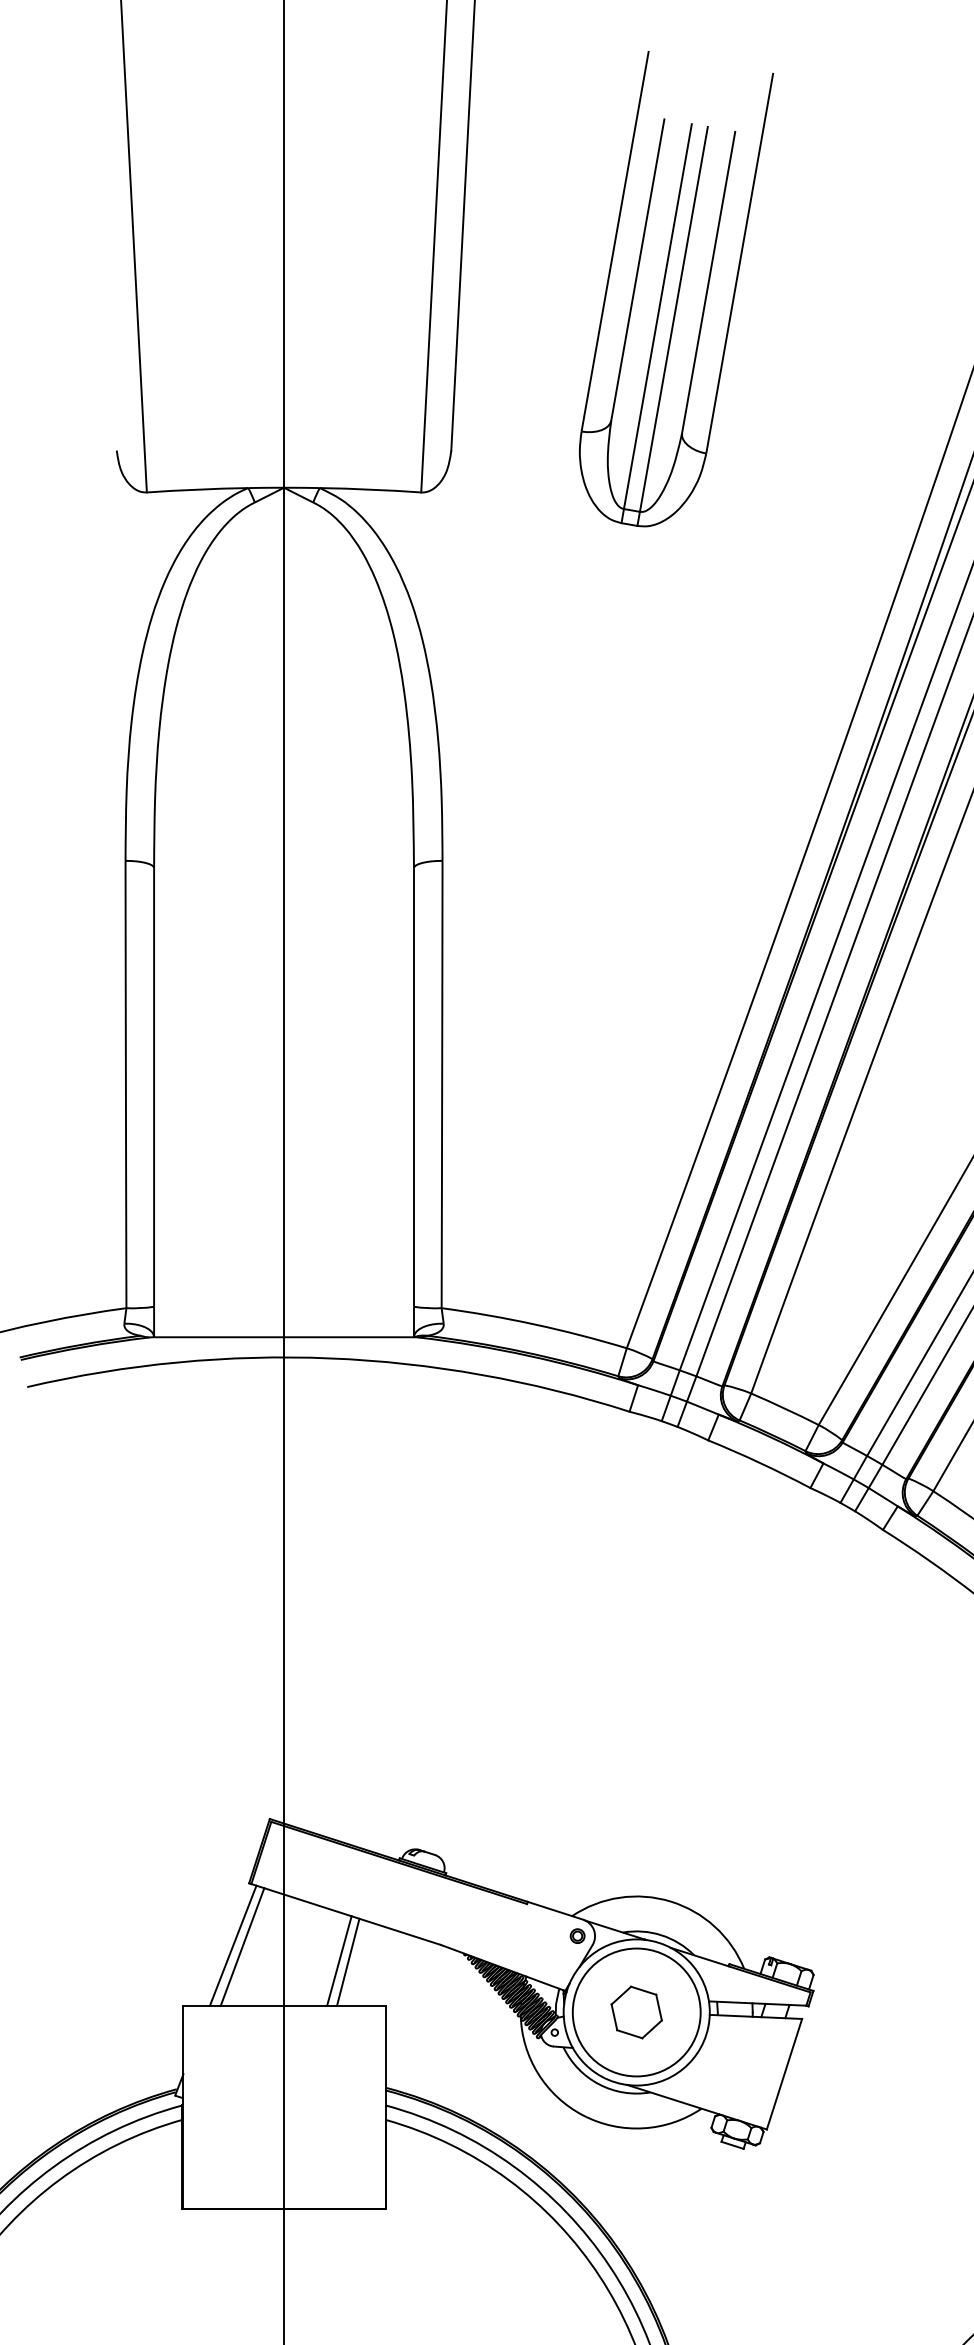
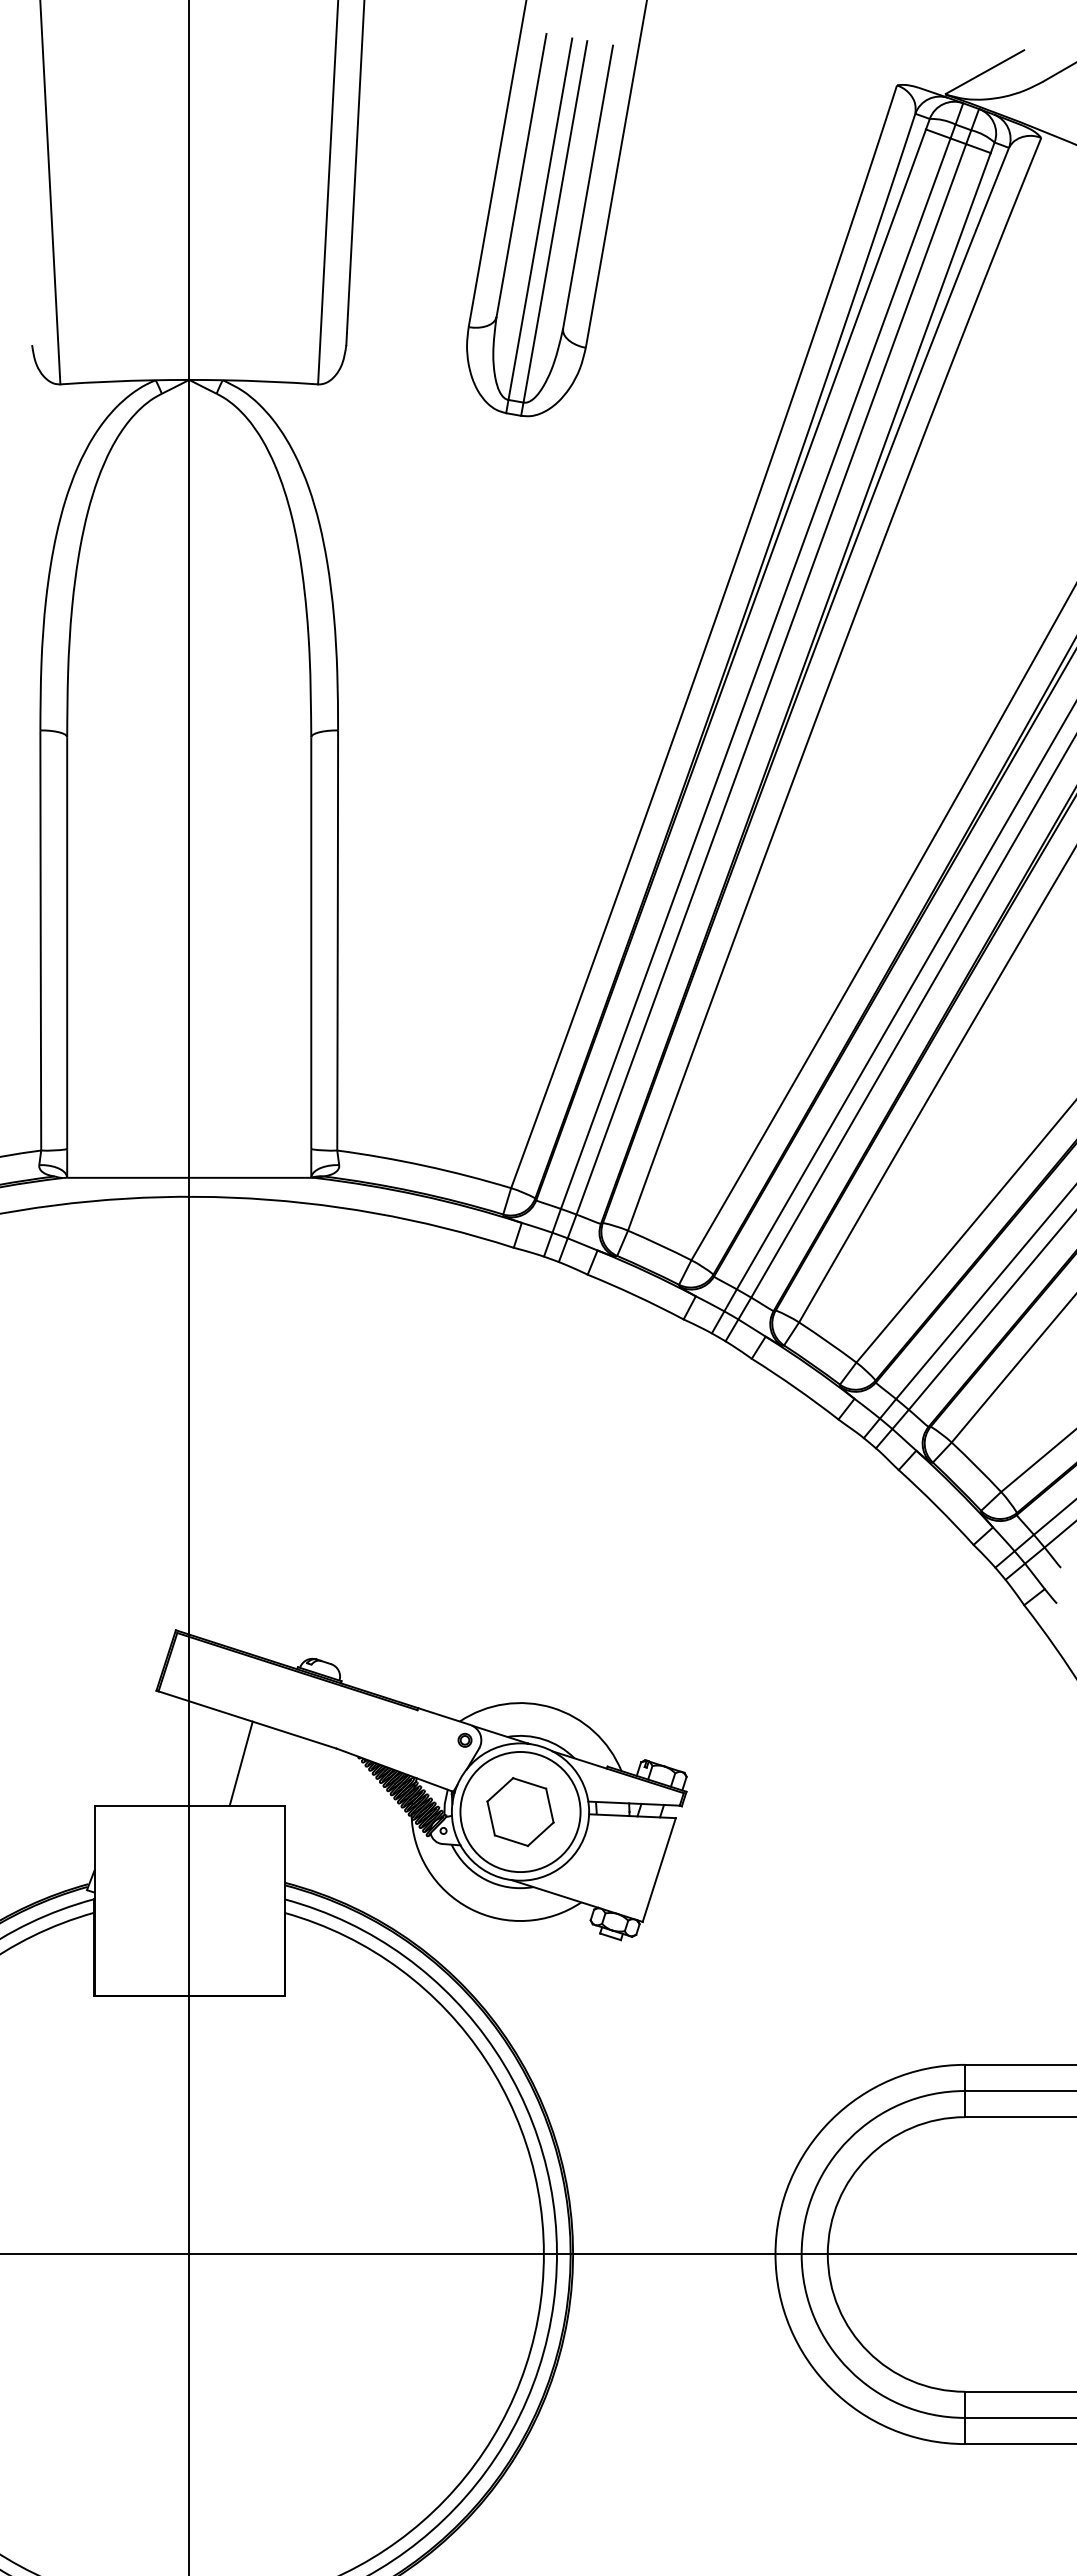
line: (233, 1944) -> (141, 1748), removed
line: (241, 1946) -> (149, 1750), removed
line: (348, 1961) -> (249, 1764), removed
part: (636, 2011) -> (520, 1811), size x1.4

